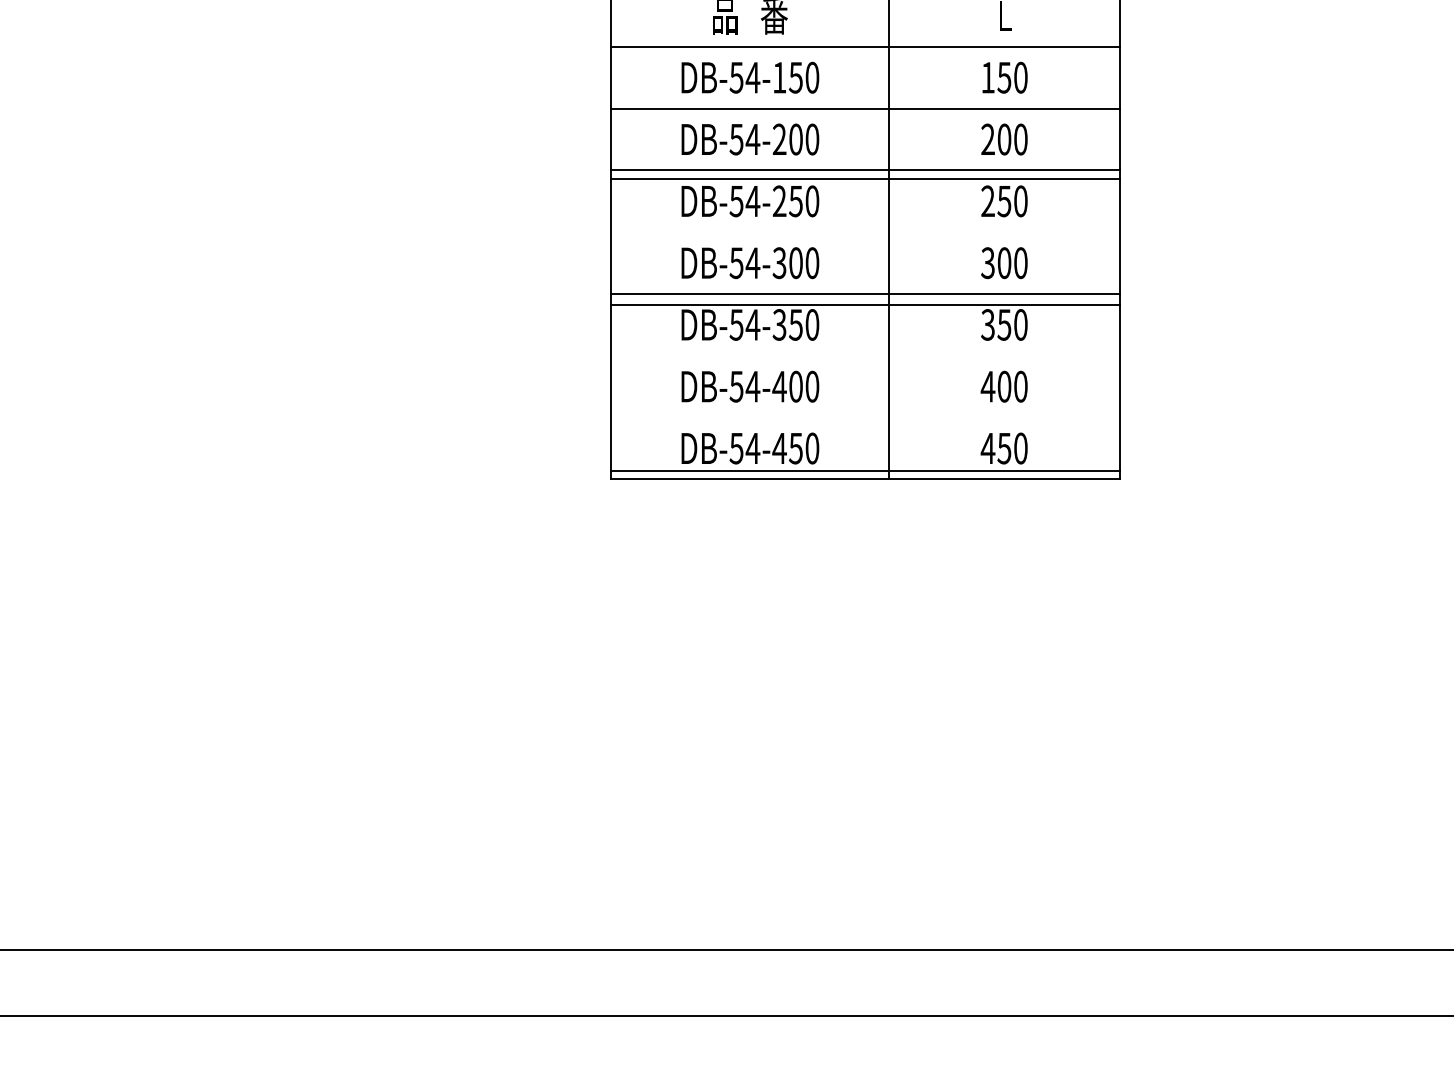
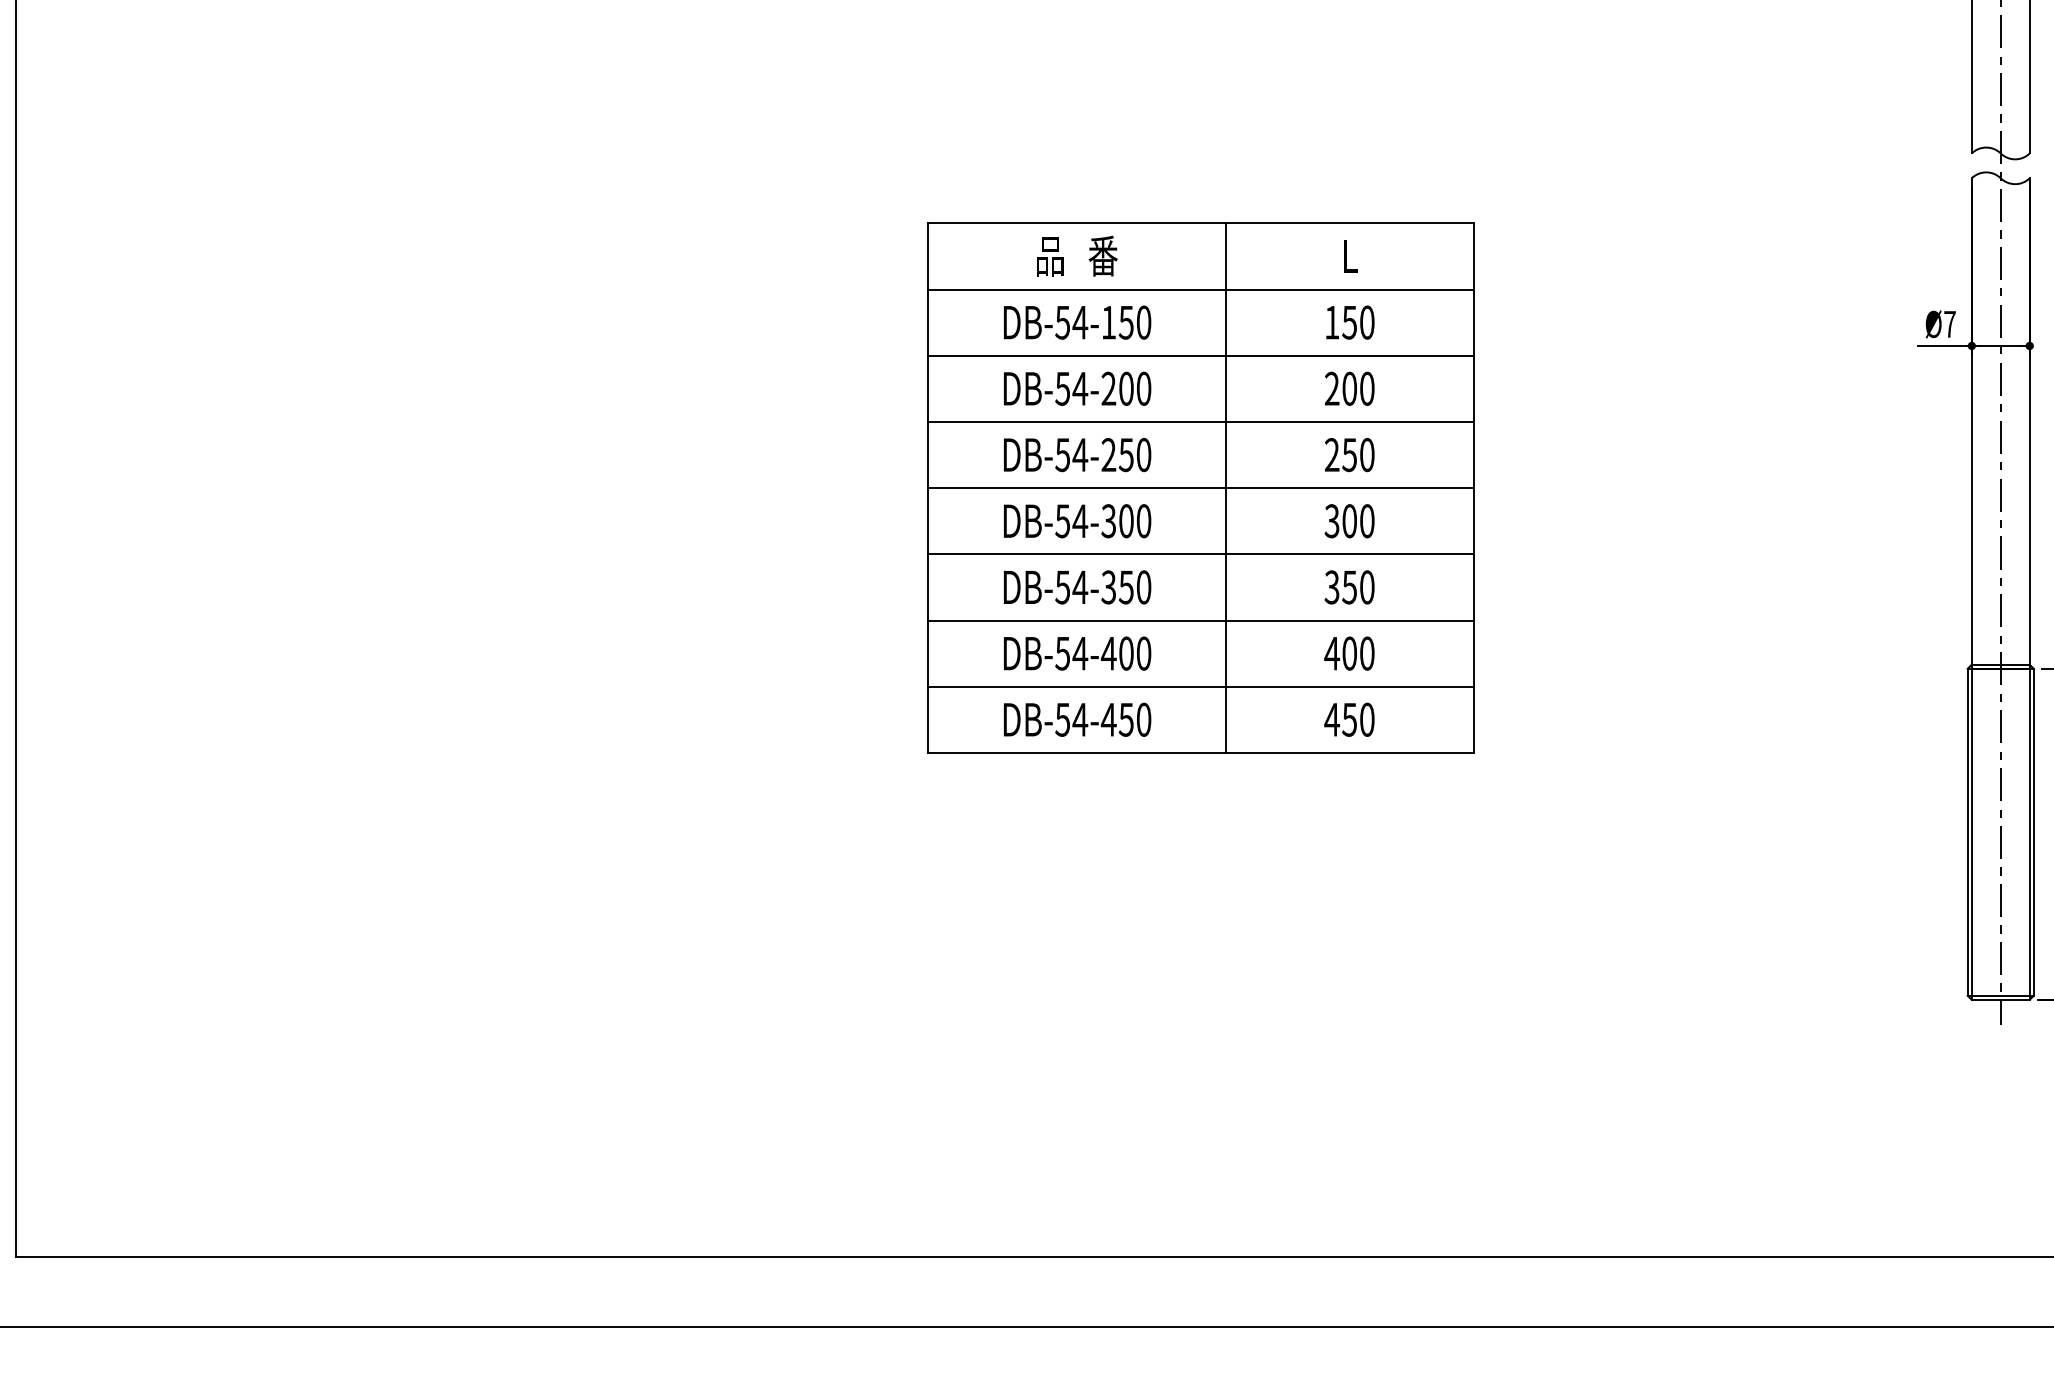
line: (865, 179) -> (1200, 488), moved
line: (865, 304) -> (1200, 620), moved
line: (865, 470) -> (1200, 686), moved

